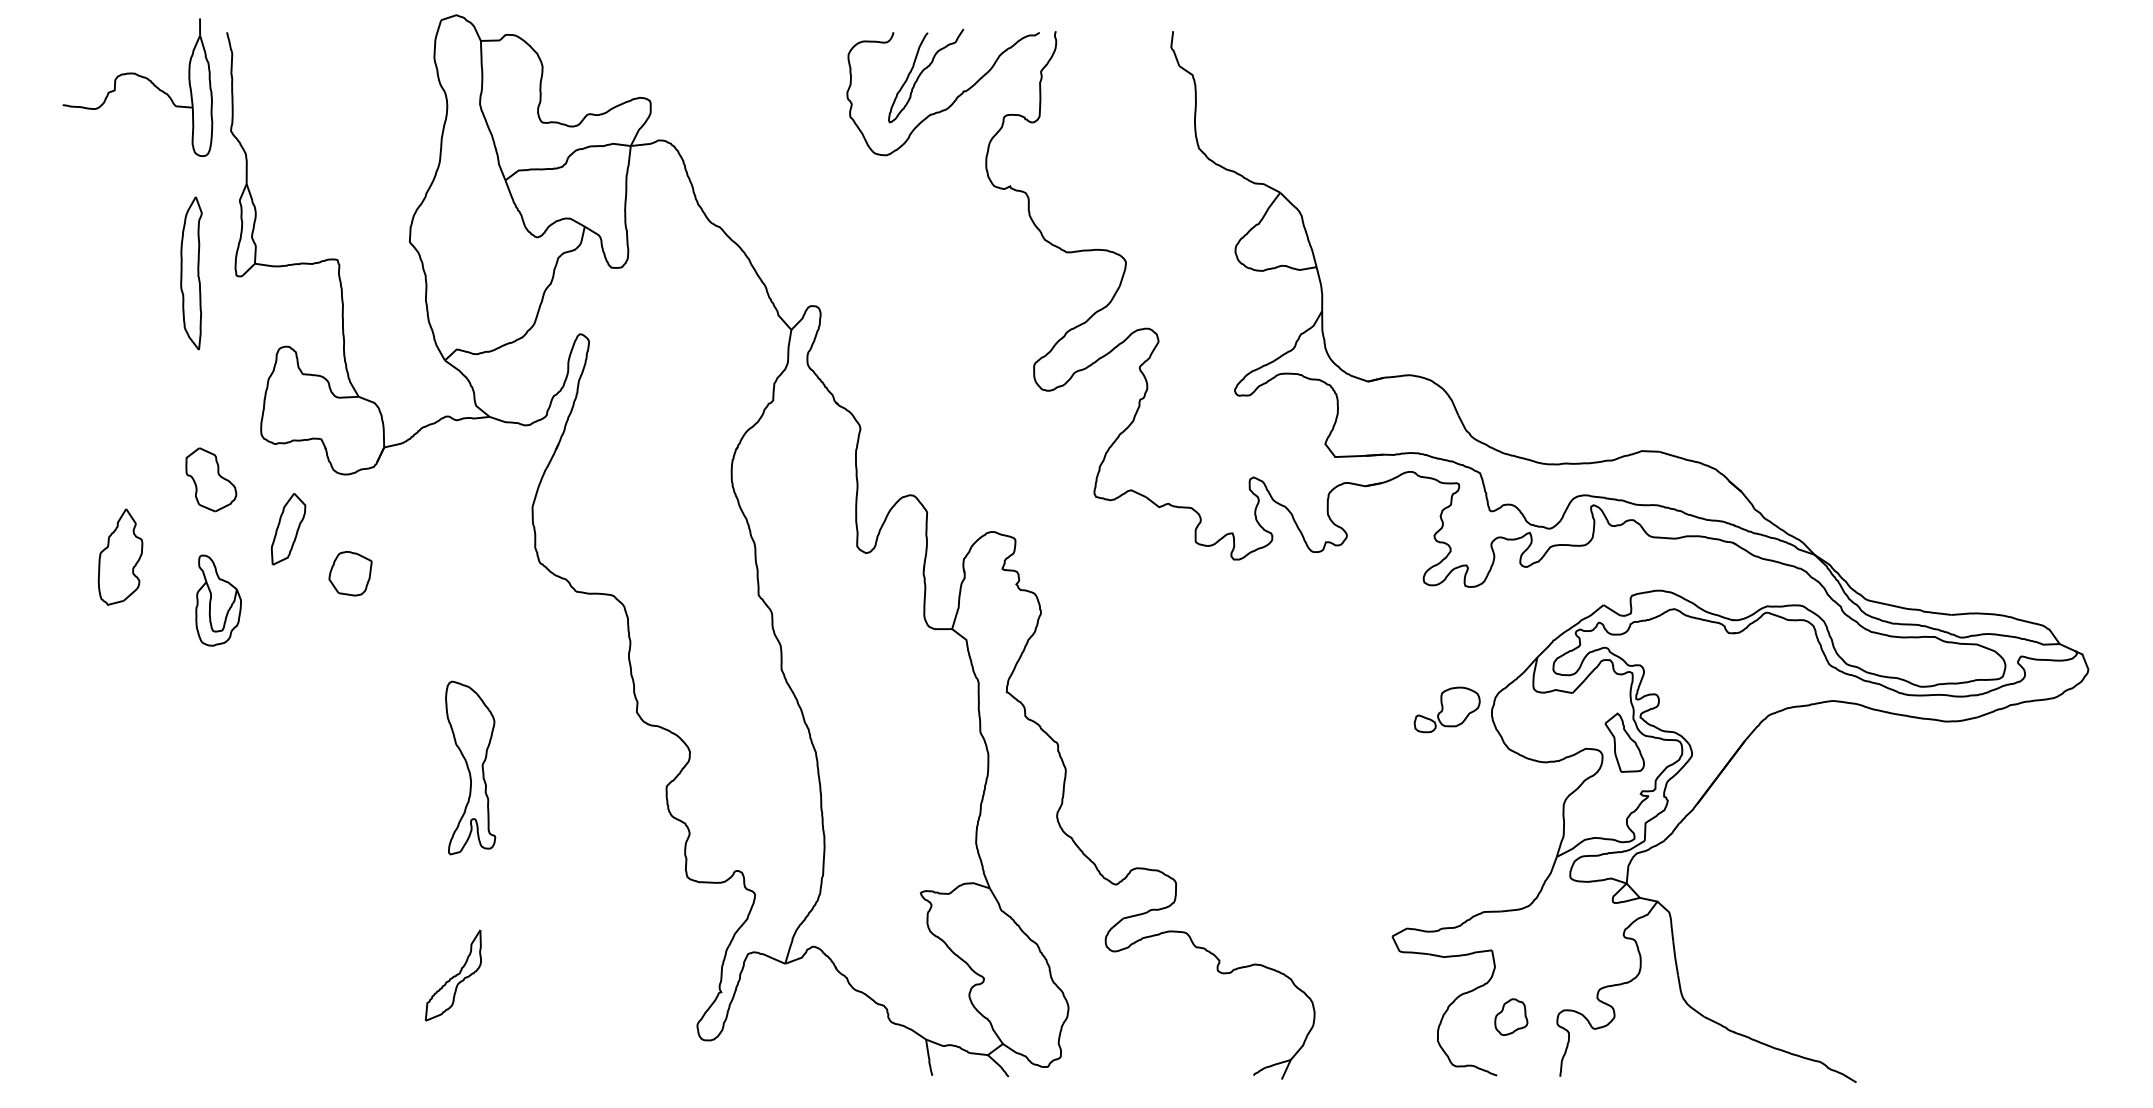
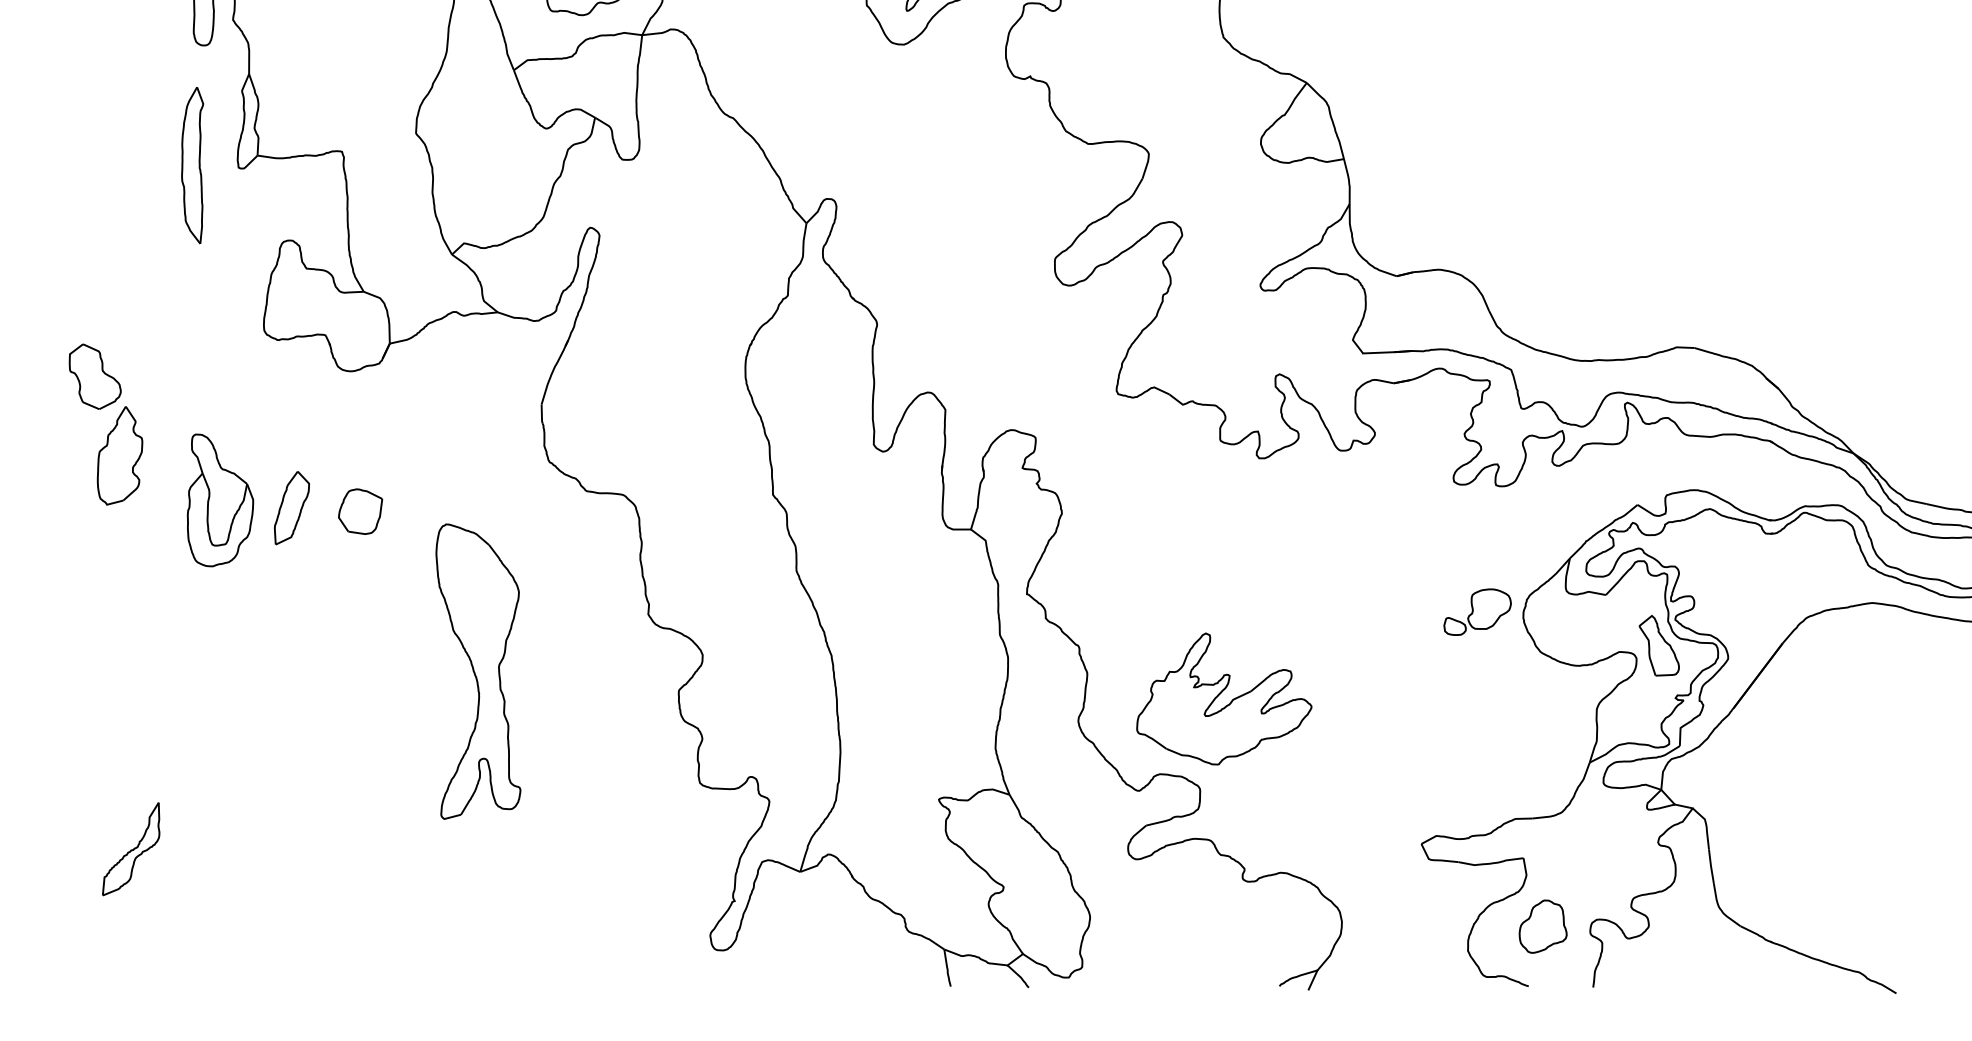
part: (211, 479) -> (95, 376), moved
part: (288, 529) -> (291, 508), moved
part: (350, 573) -> (360, 511), moved
part: (218, 600) -> (220, 500), size x1.43
part: (470, 767) -> (478, 671), size x1.67
part: (1199, 794) -> (1224, 698), added
part: (452, 975) -> (130, 849), moved
part: (1511, 1016) -> (1543, 925), size x1.43

